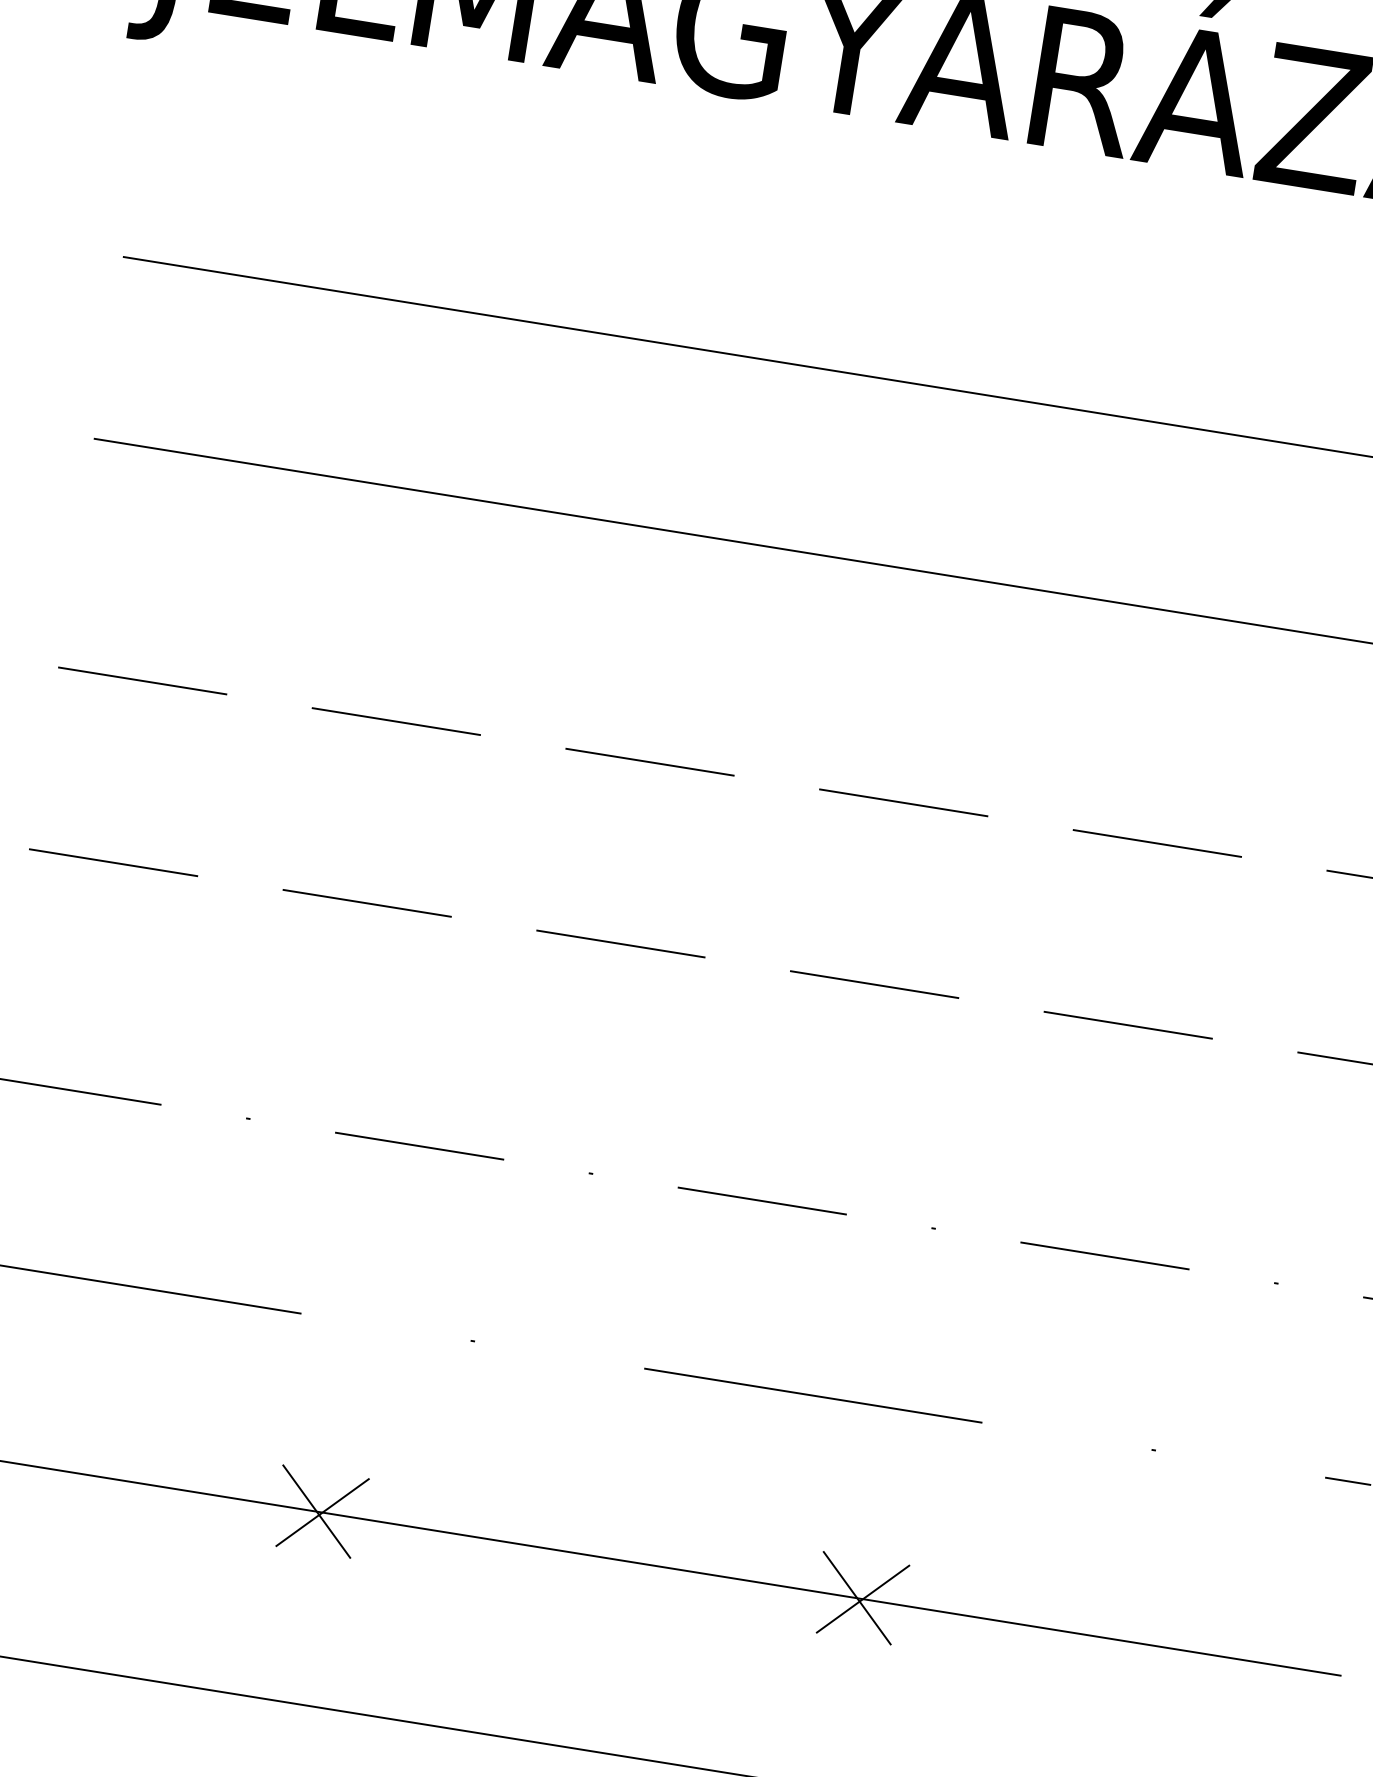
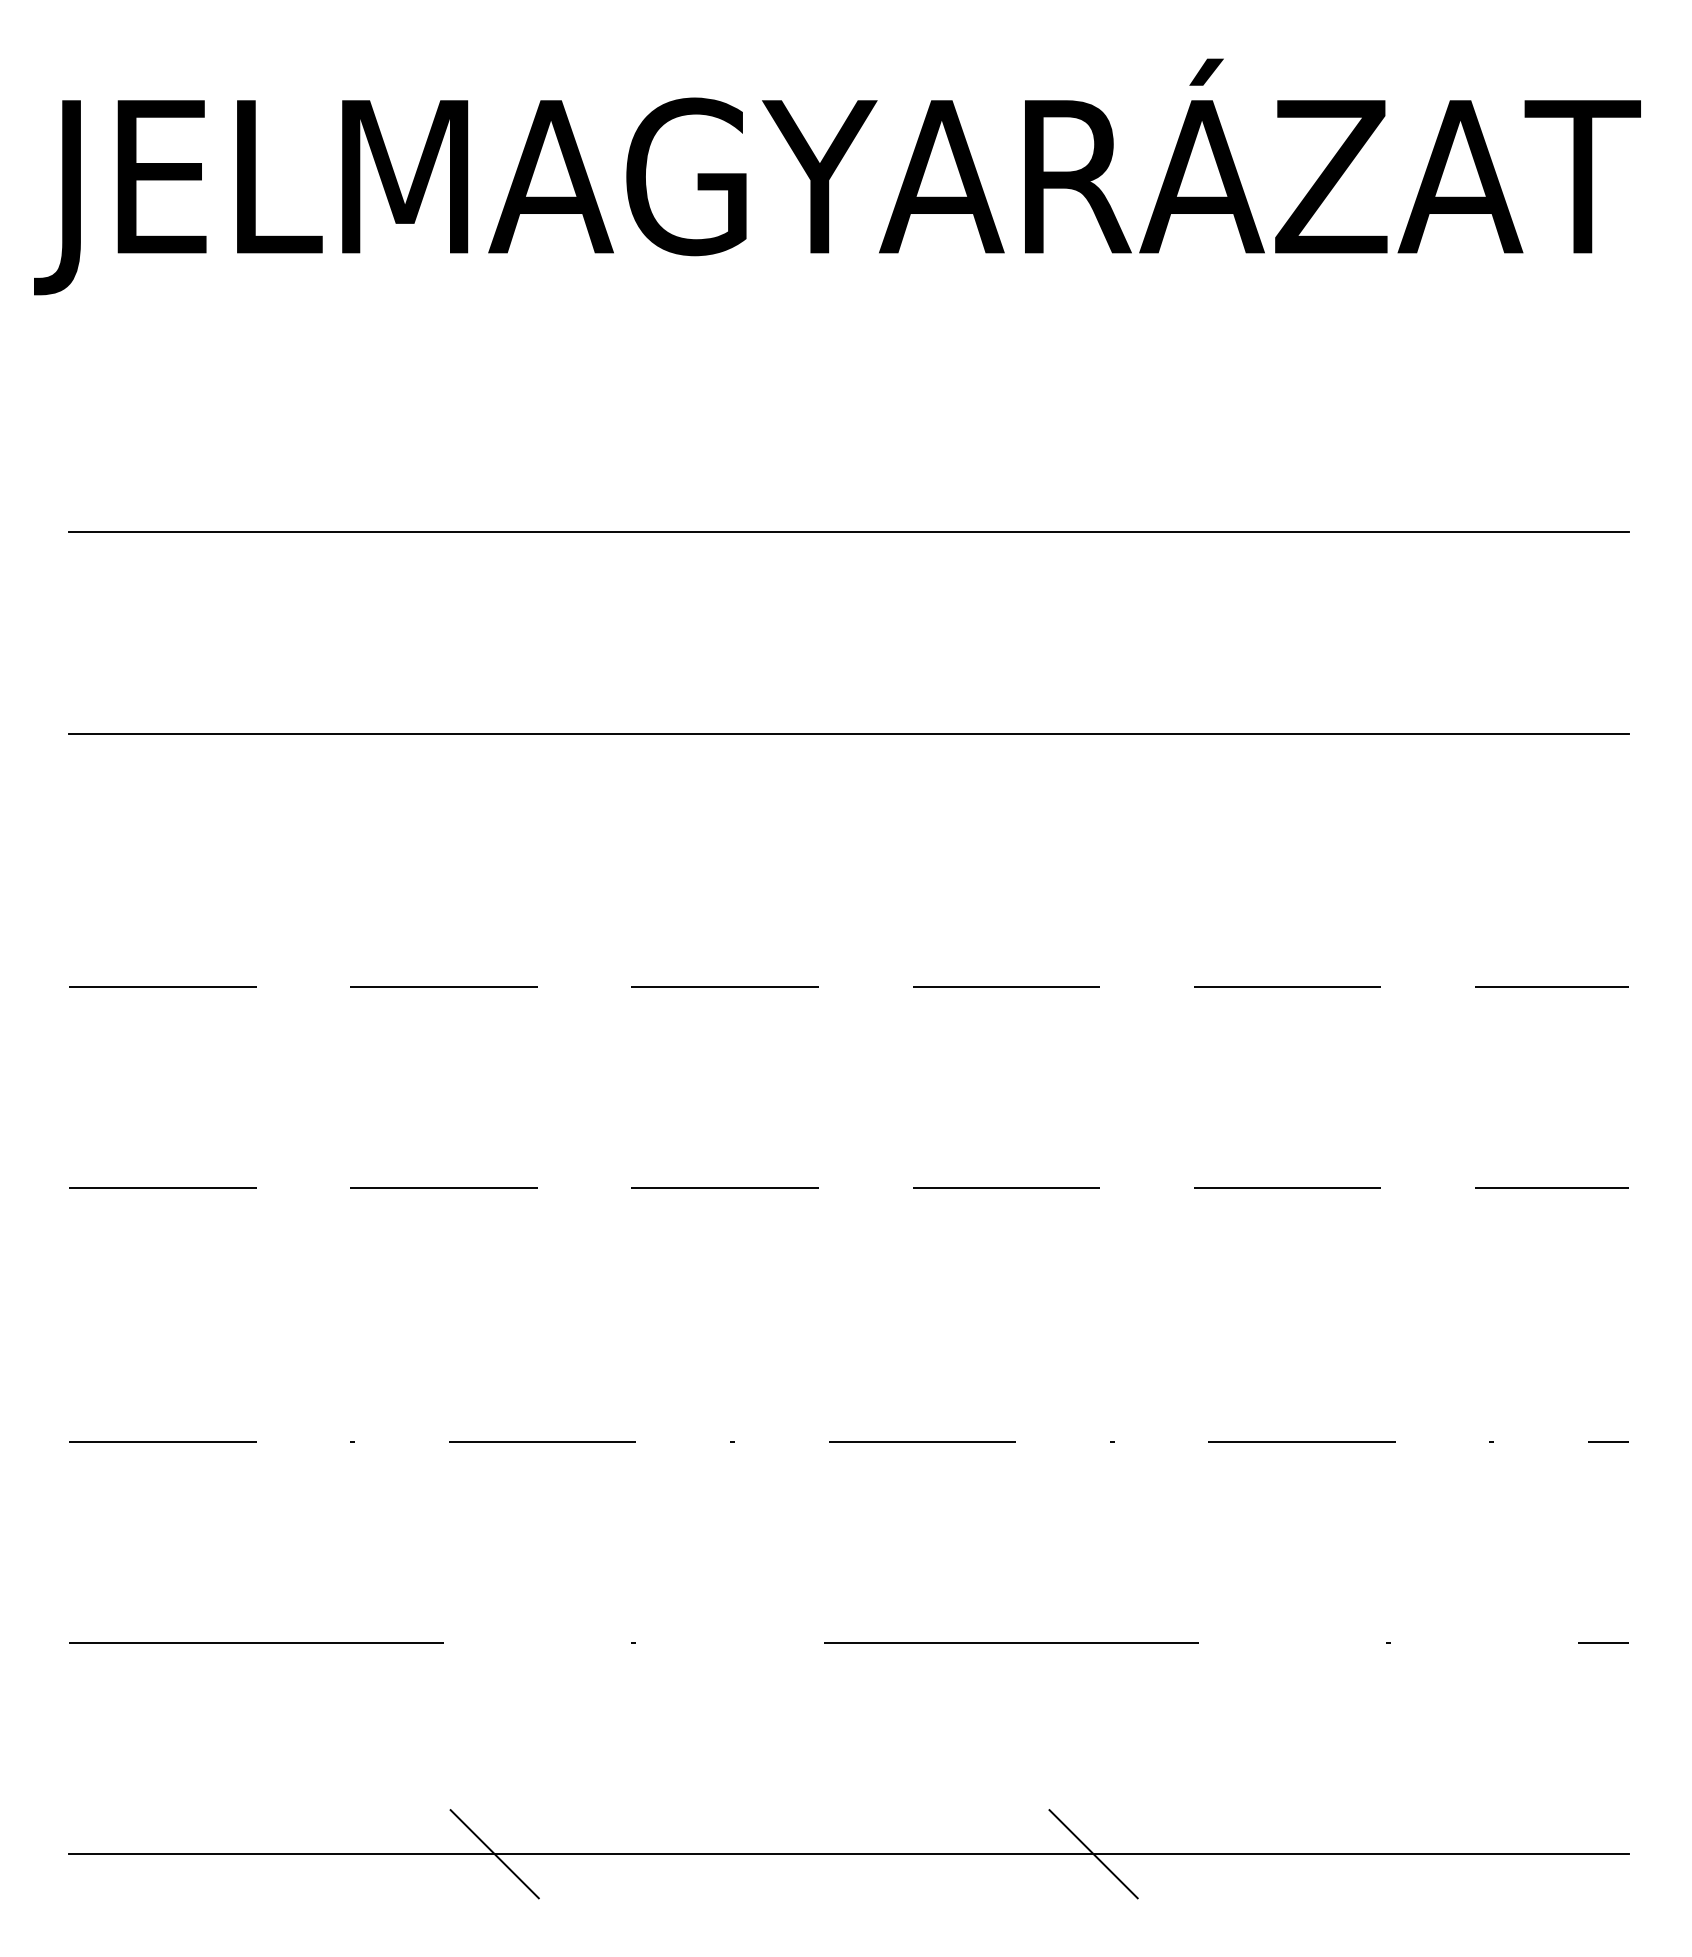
line: (322, 1512) -> (501, 1854), removed
line: (863, 1599) -> (1100, 1854), removed

